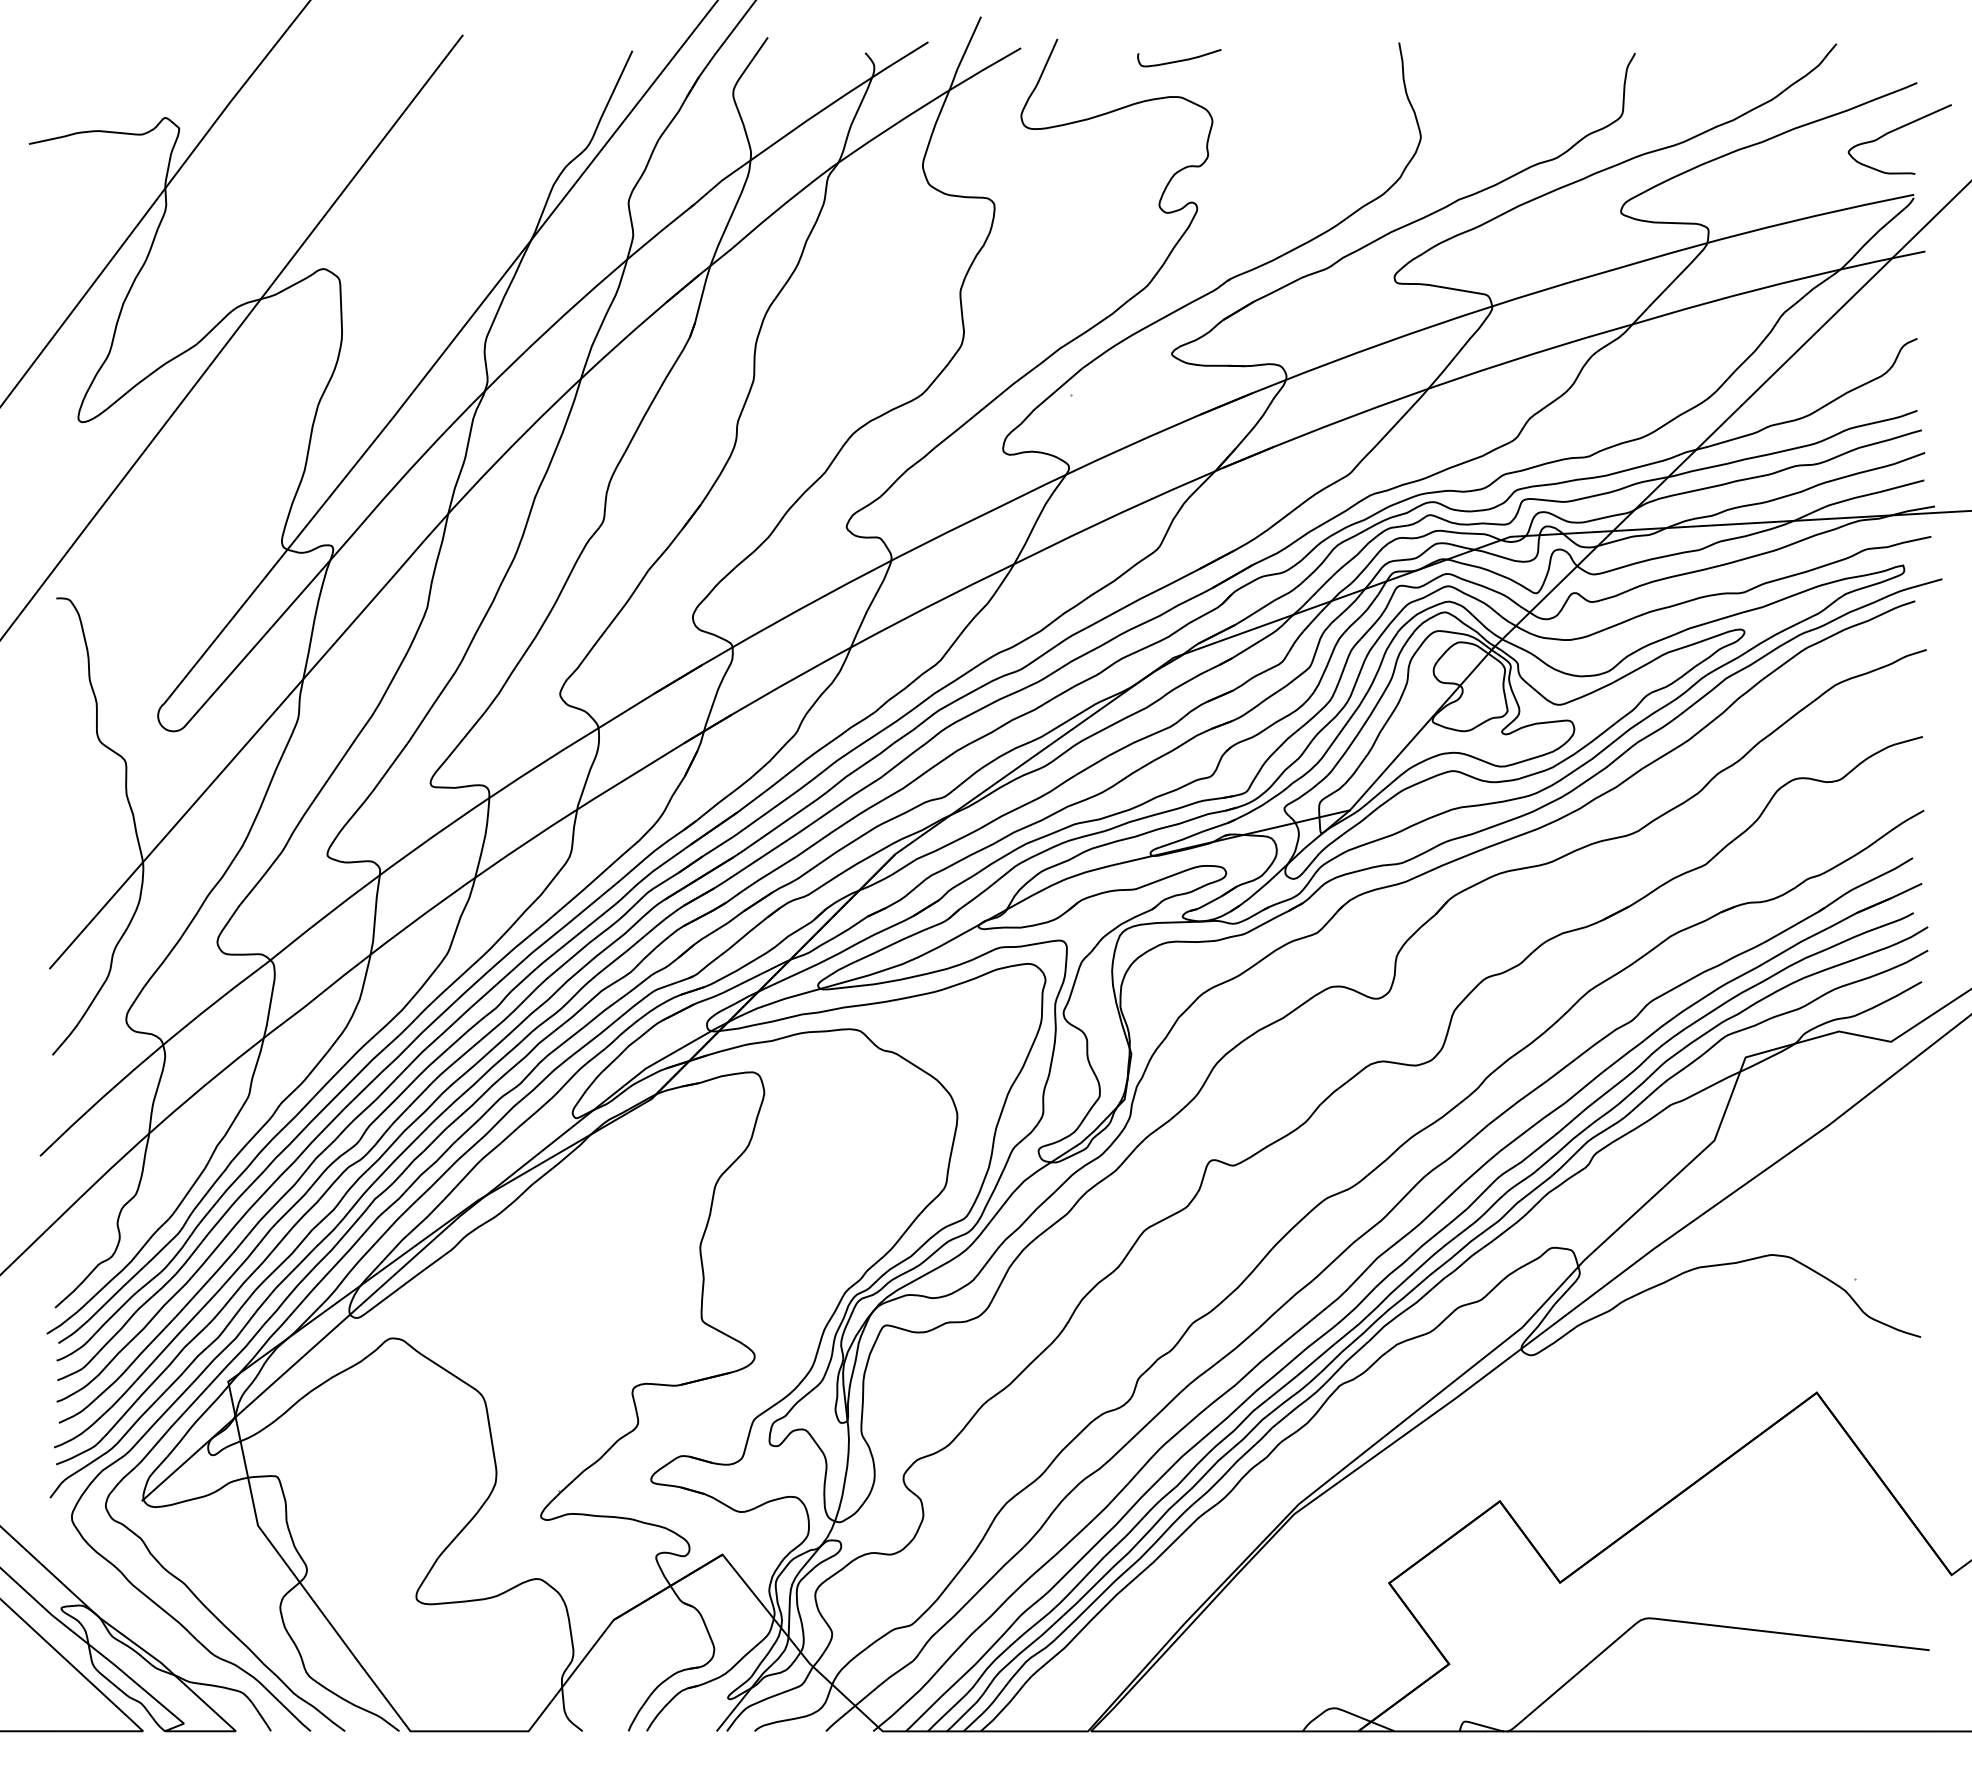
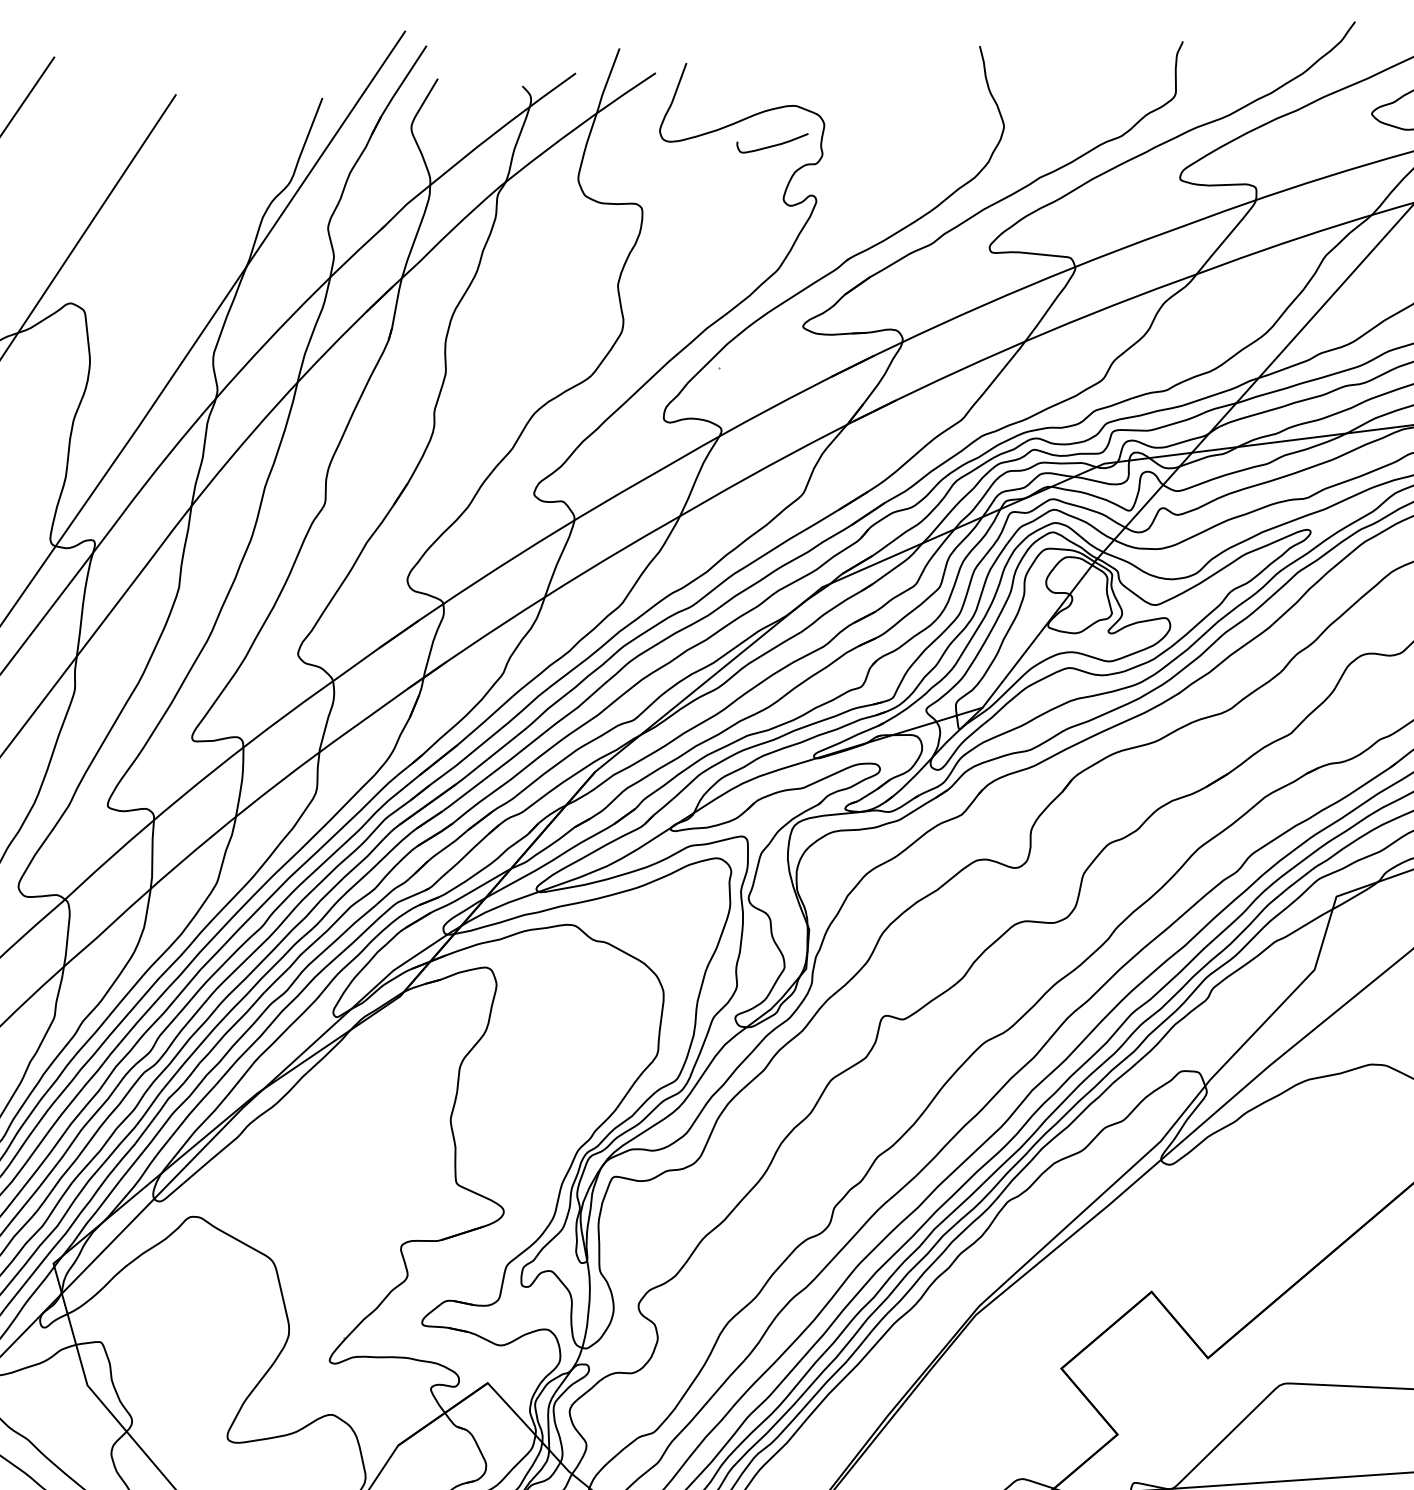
curve: (1179, 60) -> (773, 145), moved

